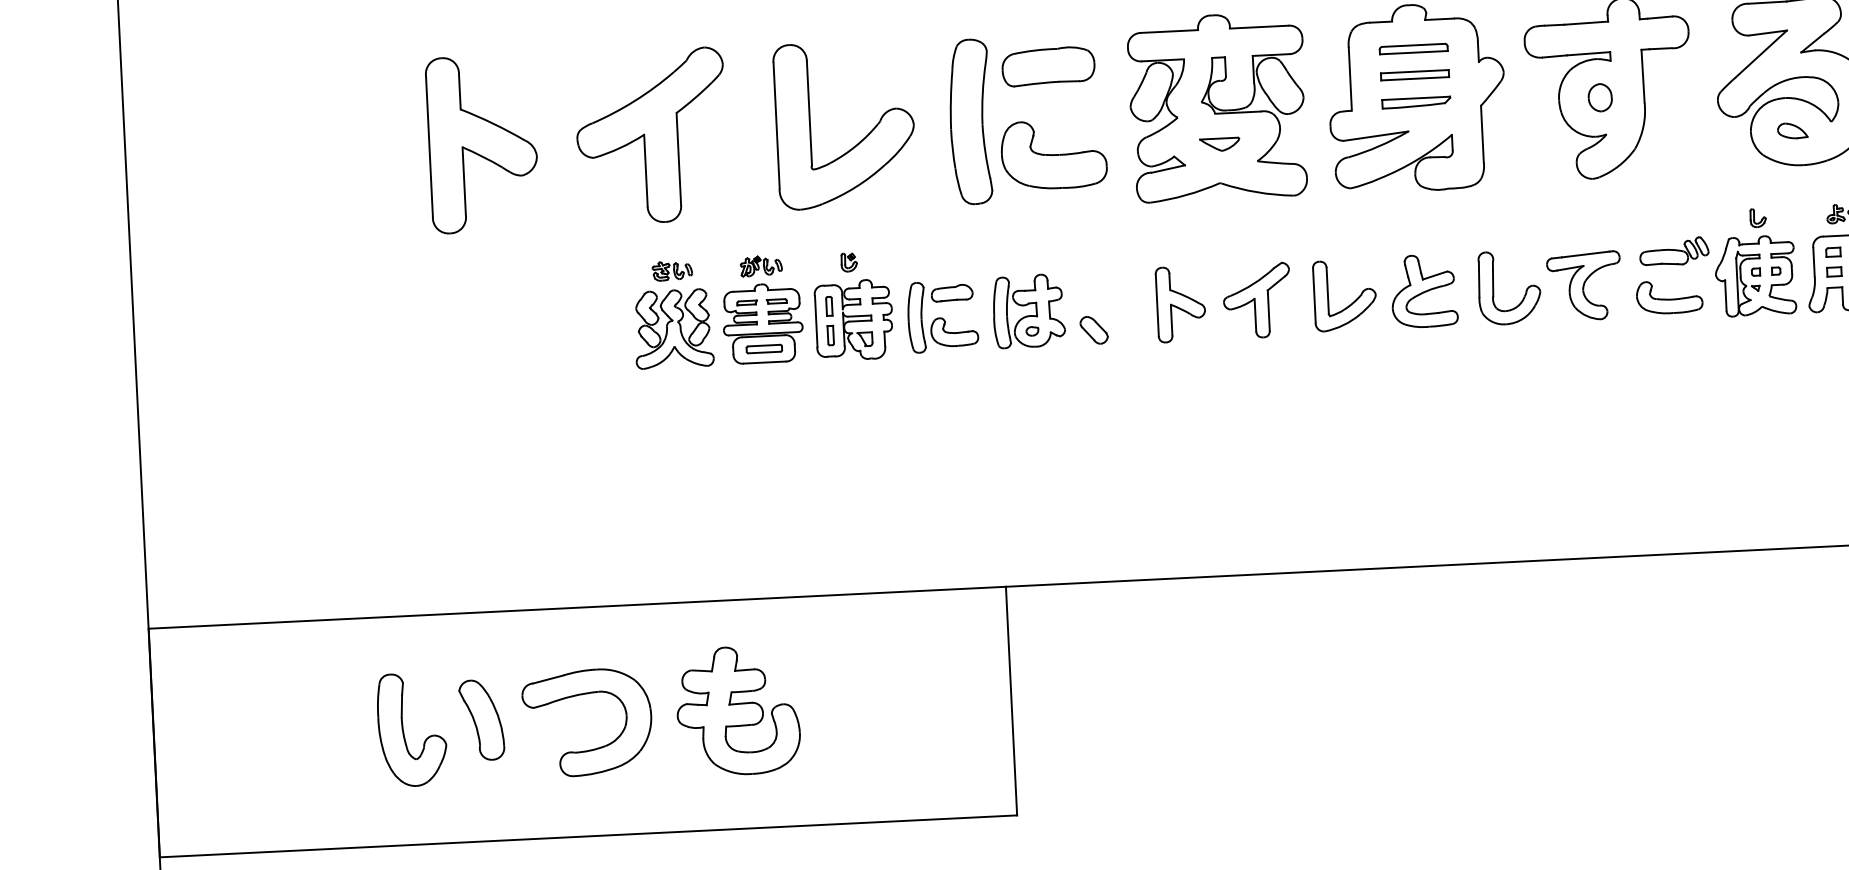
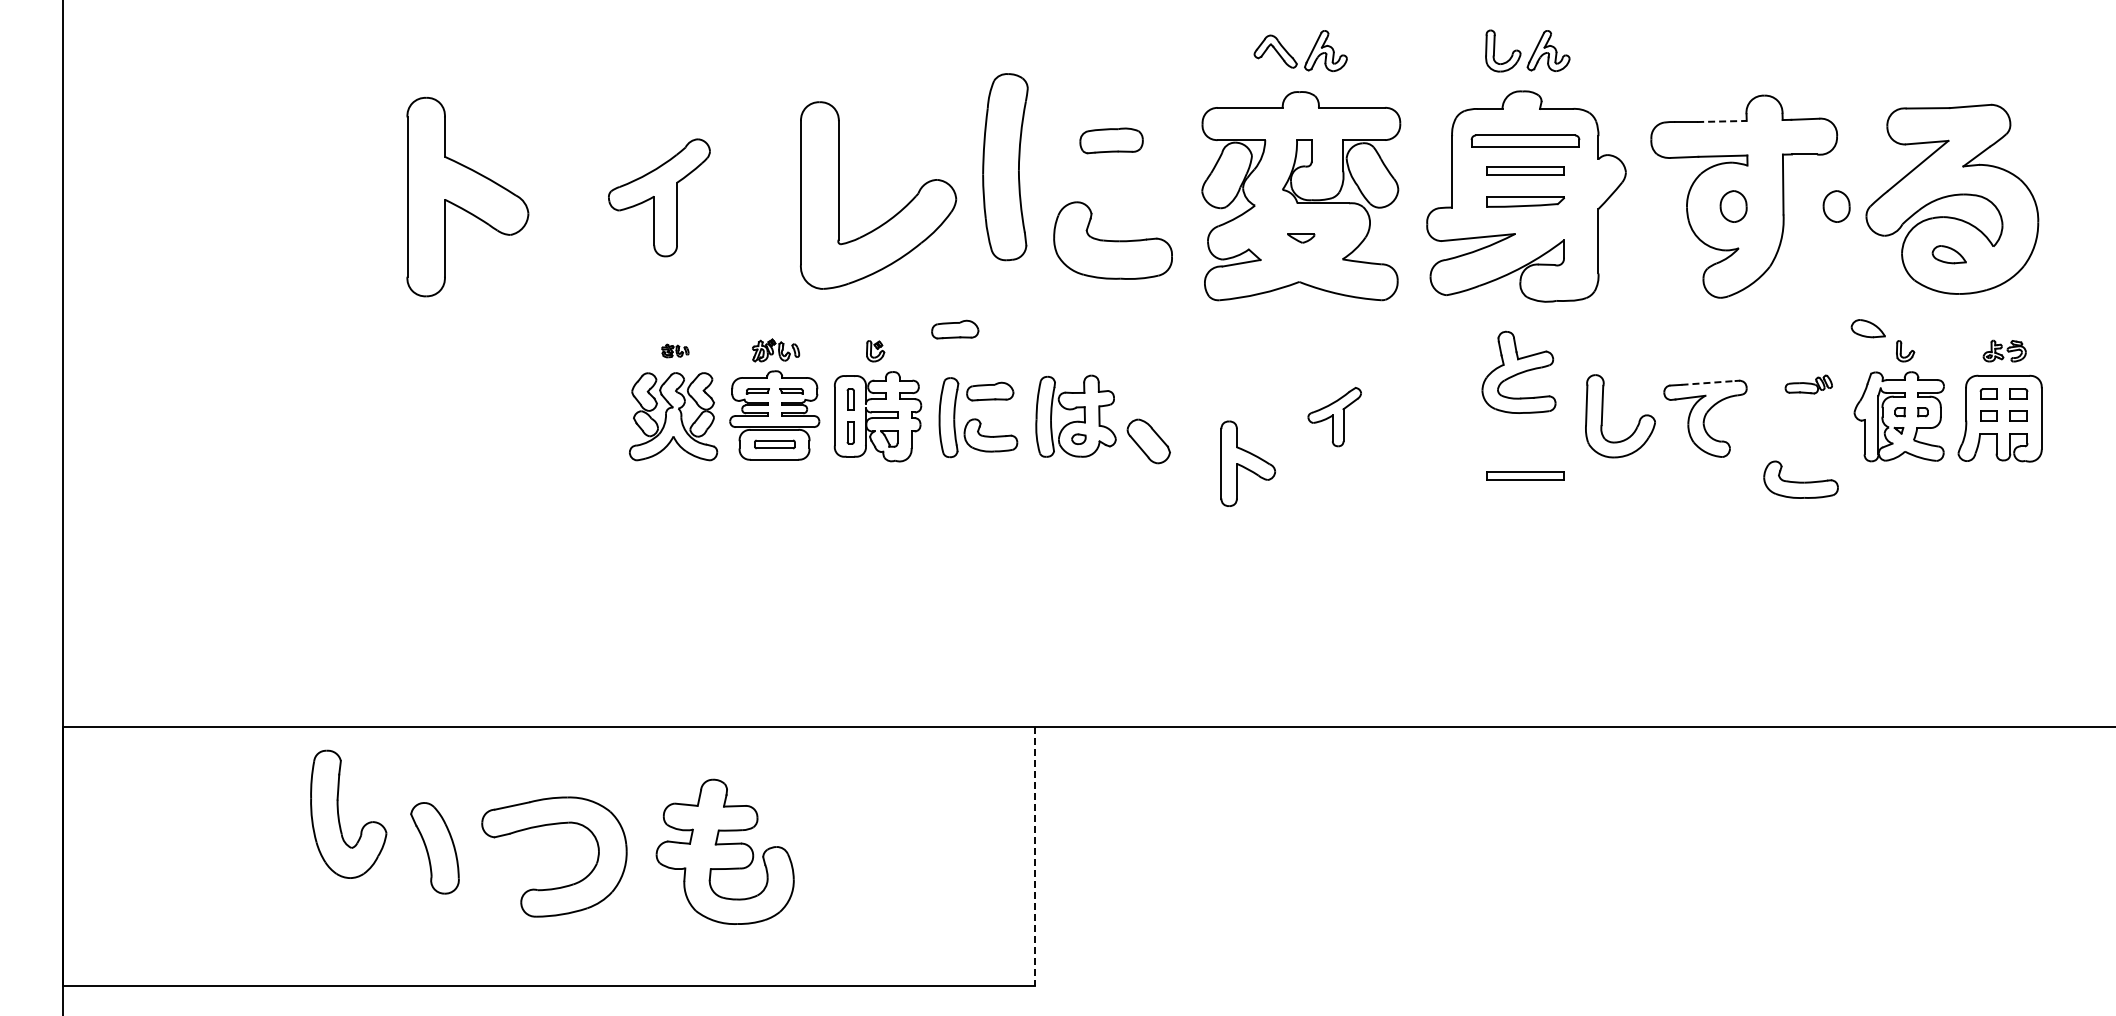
line: (1585, 23) -> (1721, 121), solid -> dashed
part: (1413, 48) -> (1525, 140), size x1.4
part: (1048, 66) -> (1111, 140), size x0.6
part: (1691, 93) -> (1836, 206), added
part: (970, 122) -> (1005, 167), moved
part: (651, 136) -> (659, 197), size x0.6
part: (1220, 144) -> (1301, 238), size x0.6
part: (1723, 199) -> (1867, 328), added
part: (918, 239) -> (955, 329), added
part: (1673, 251) -> (1808, 384), size x0.6
line: (1586, 254) -> (1709, 382), solid -> dashed
part: (672, 270) -> (675, 350), size x0.6
part: (1423, 290) -> (1518, 371), moved
part: (1669, 296) -> (1800, 479), moved
part: (1257, 300) -> (1334, 416), size x0.7
part: (1351, 302) -> (1441, 424), removed
part: (1181, 303) -> (1248, 463), moved
part: (1093, 330) -> (1148, 441), size x1.4
part: (1428, 344) -> (1525, 475), added
line: (1011, 701) -> (1034, 856), solid -> dashed
part: (404, 730) -> (339, 814), moved

